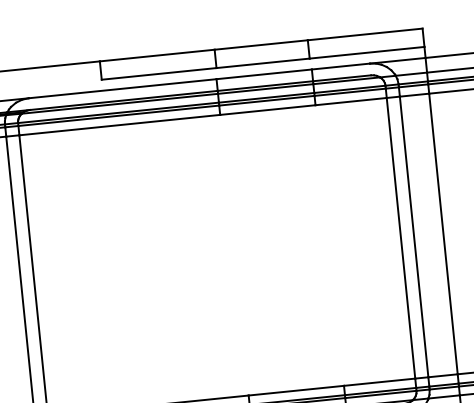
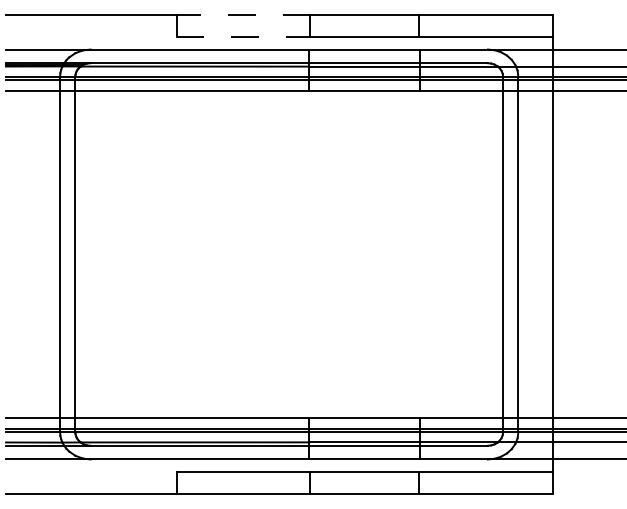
line: (157, 55) -> (243, 15), solid -> dashed
line: (159, 73) -> (243, 36), solid -> dashed

